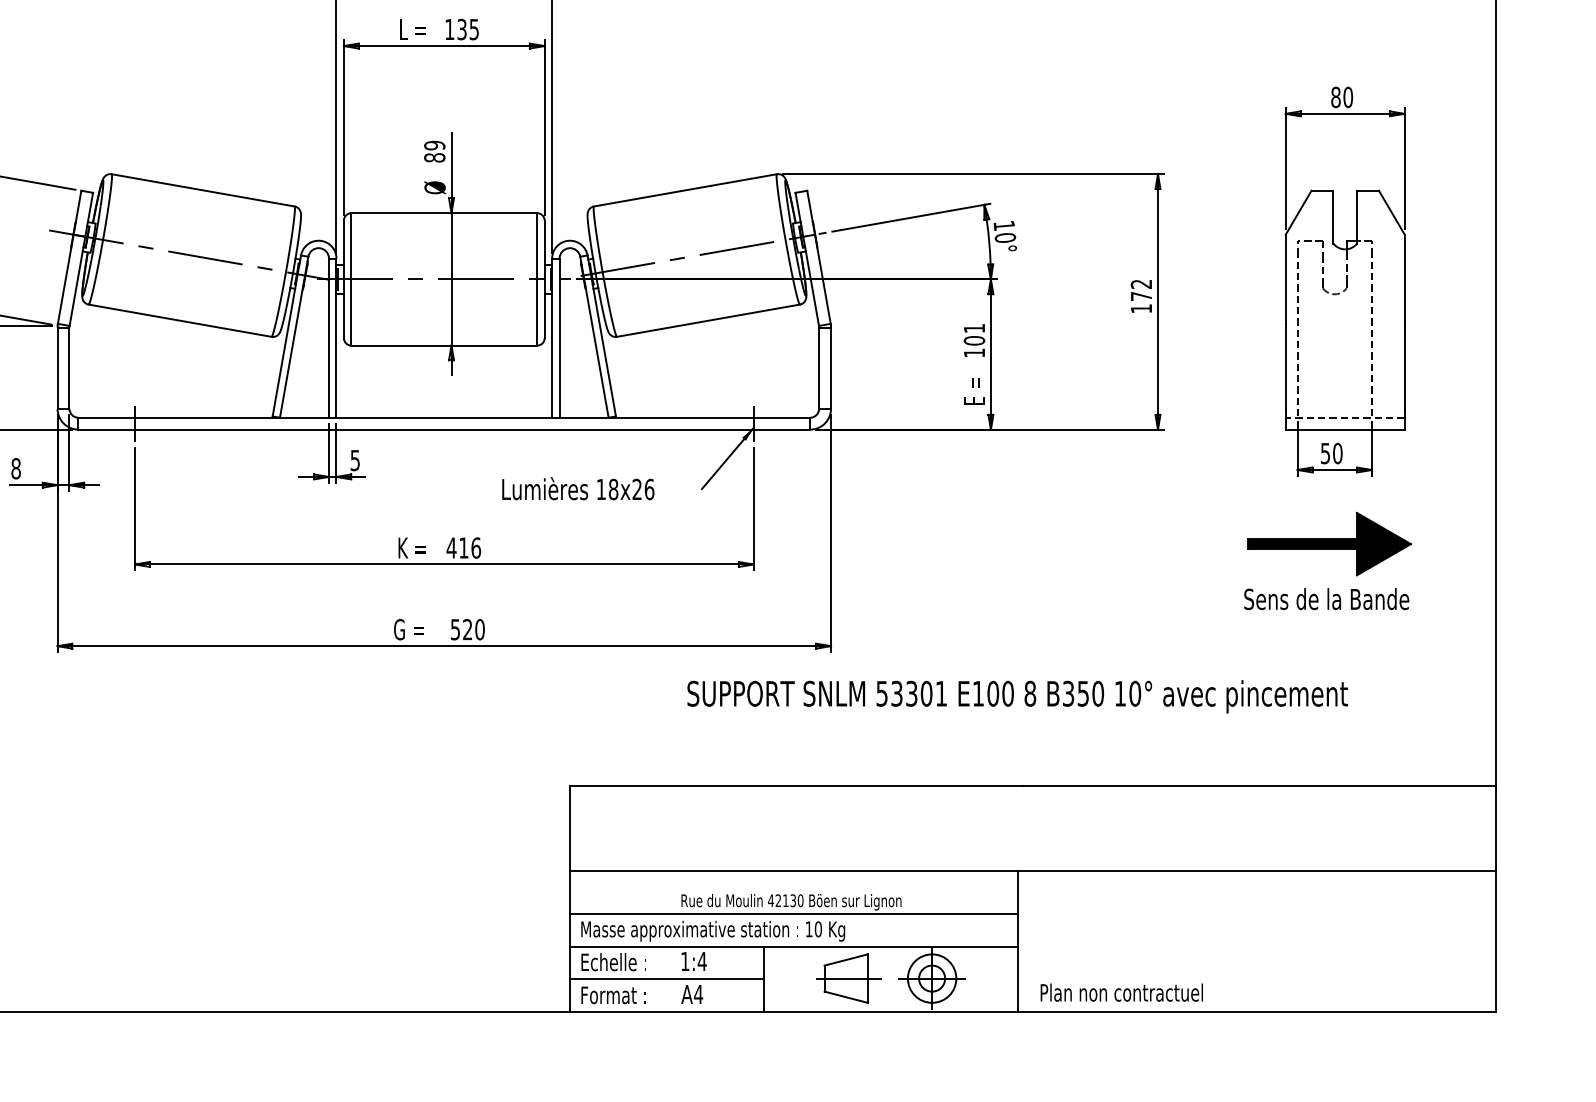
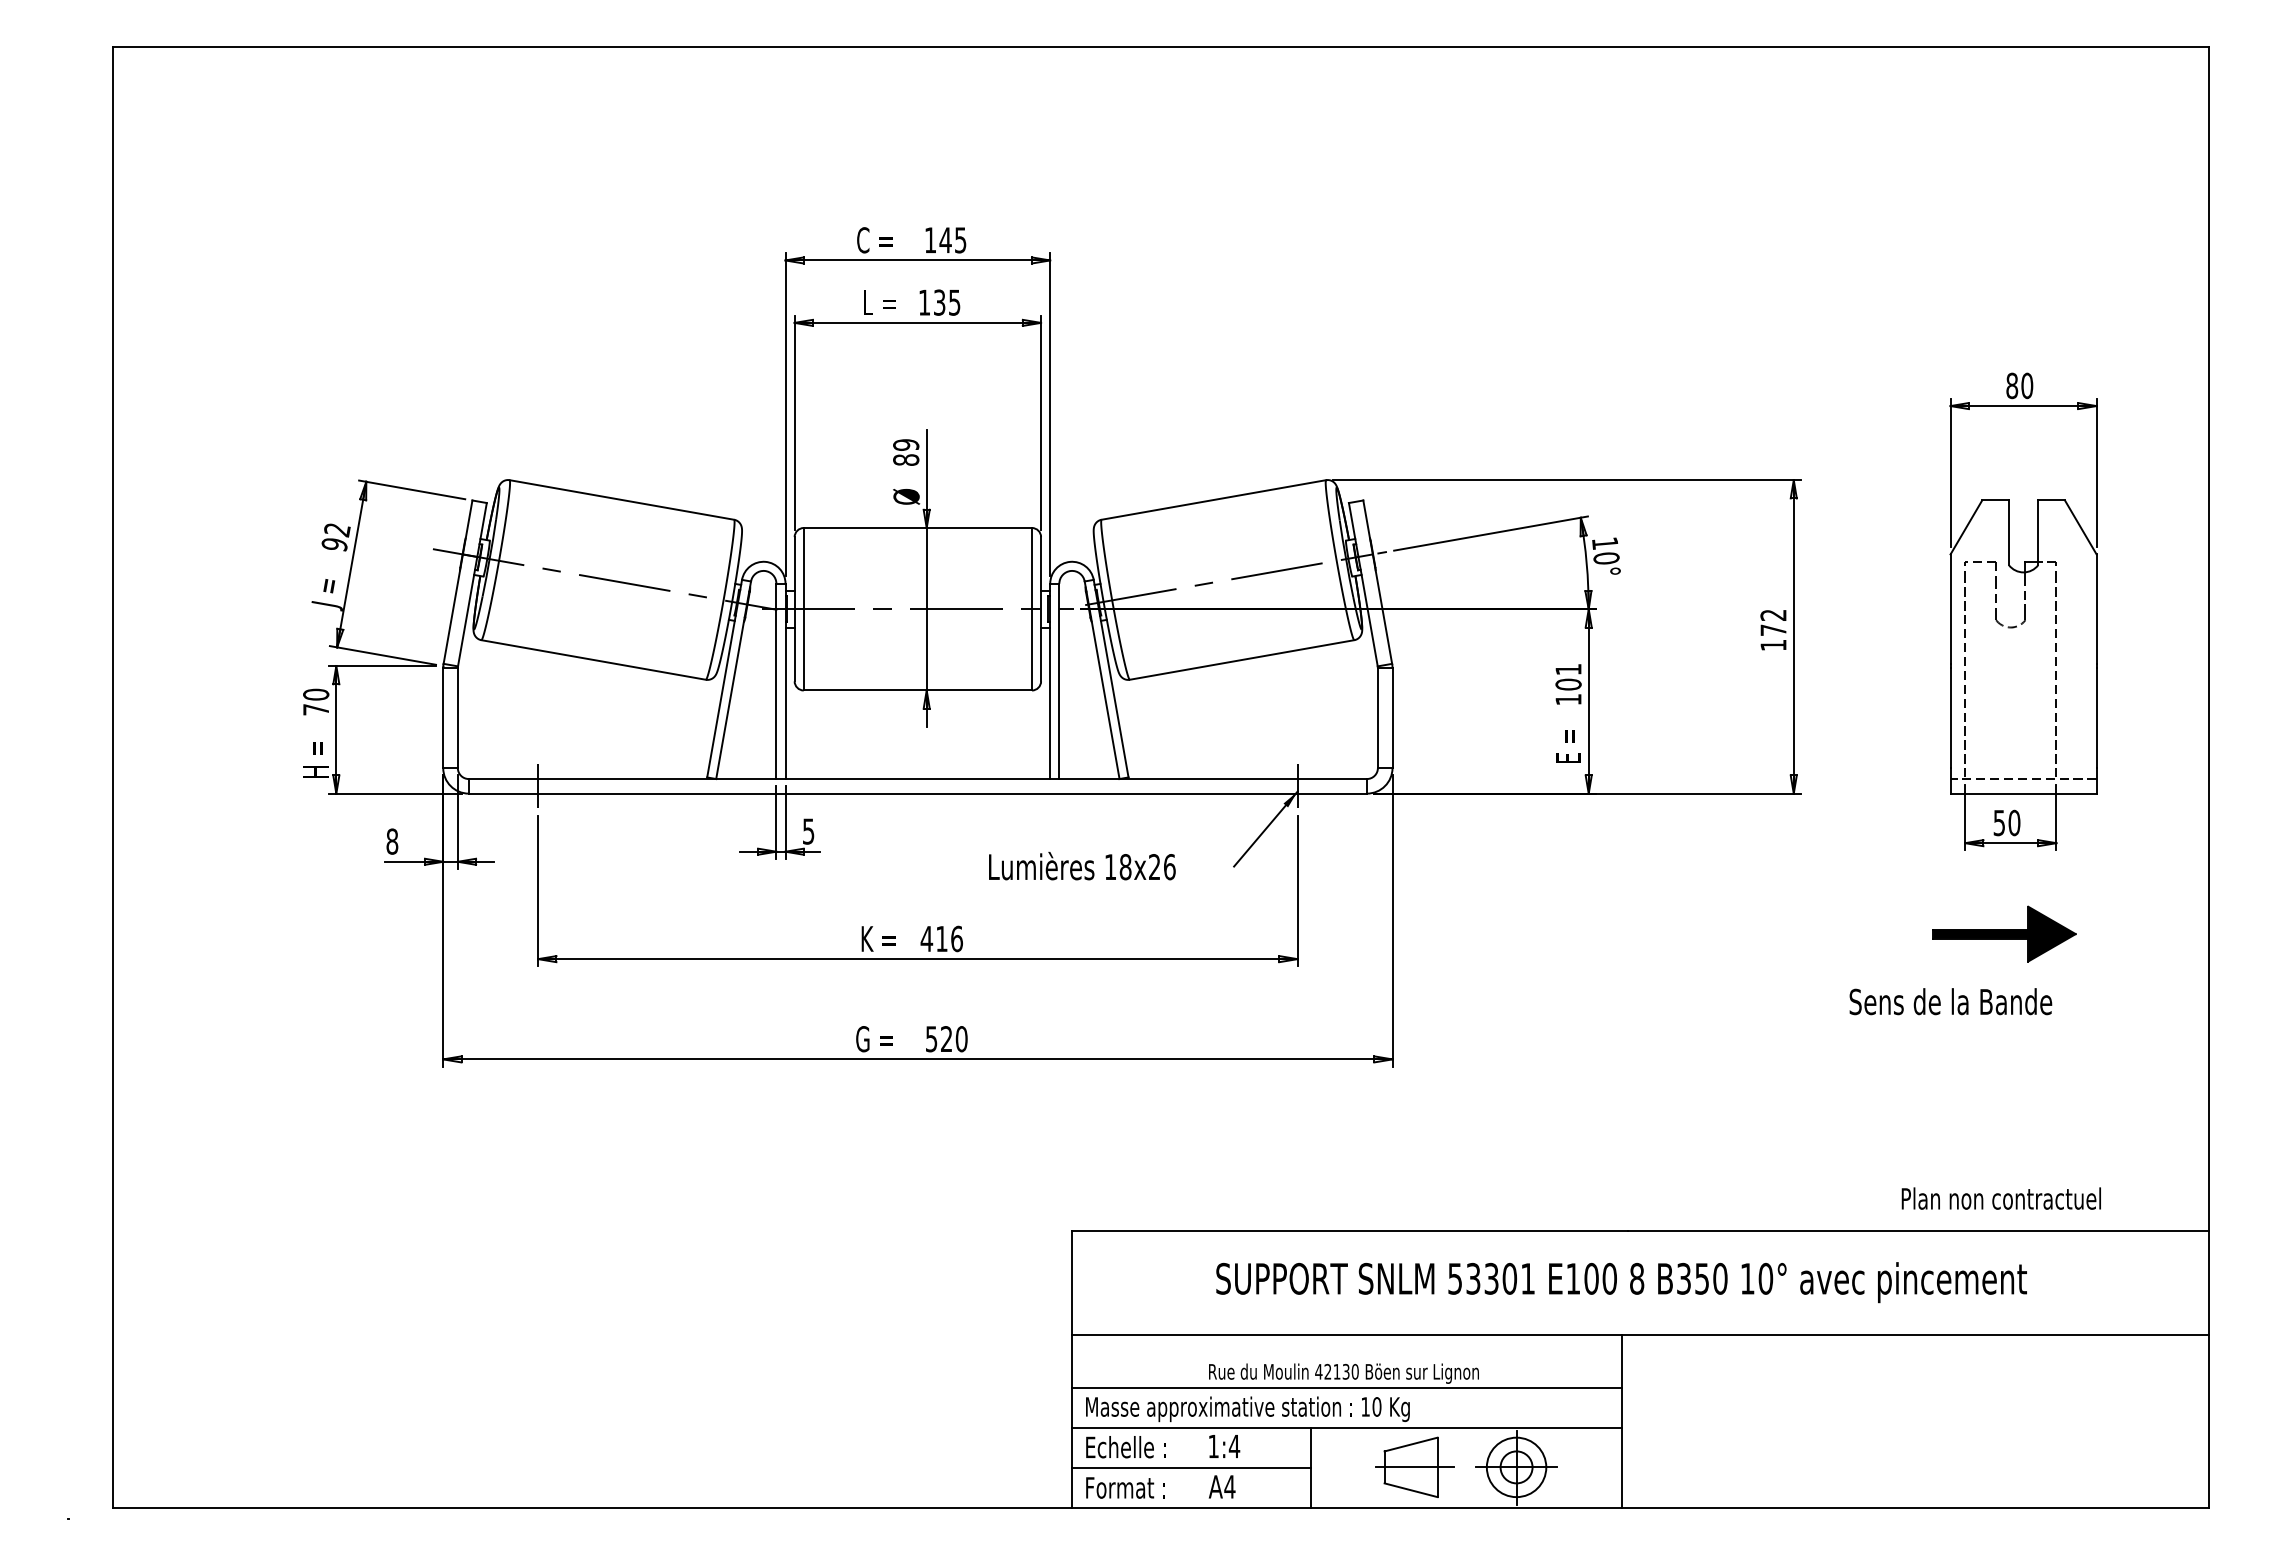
part: (1329, 543) -> (2004, 933), size x0.71
text: (1326, 598) -> (1950, 1001), moved
text: (1017, 696) -> (1621, 1282), moved
text: (1121, 992) -> (2000, 1198), moved

